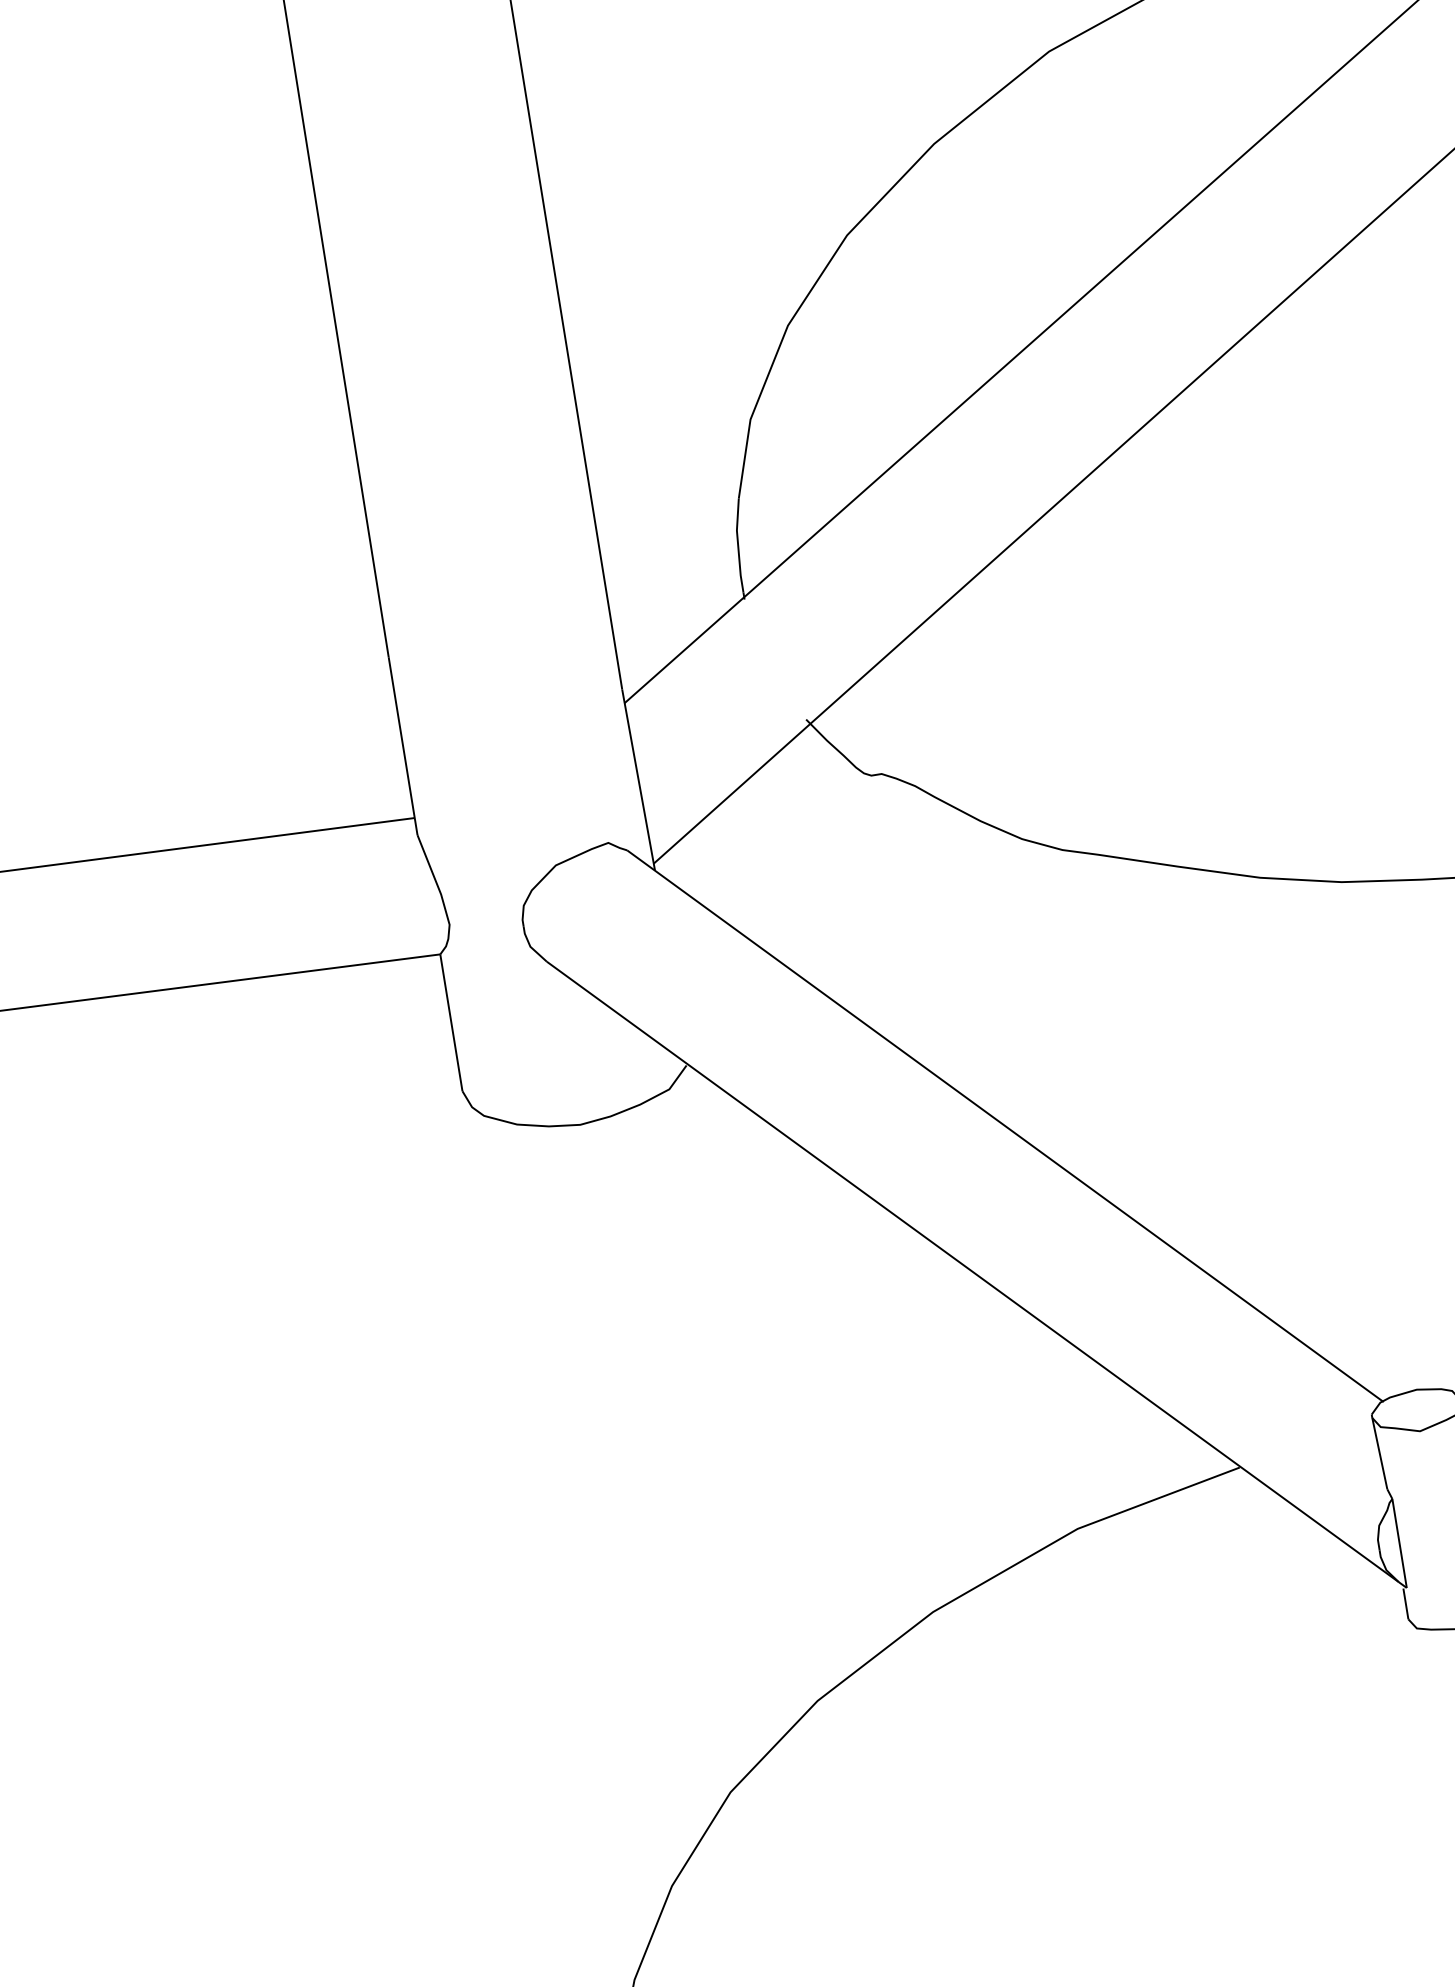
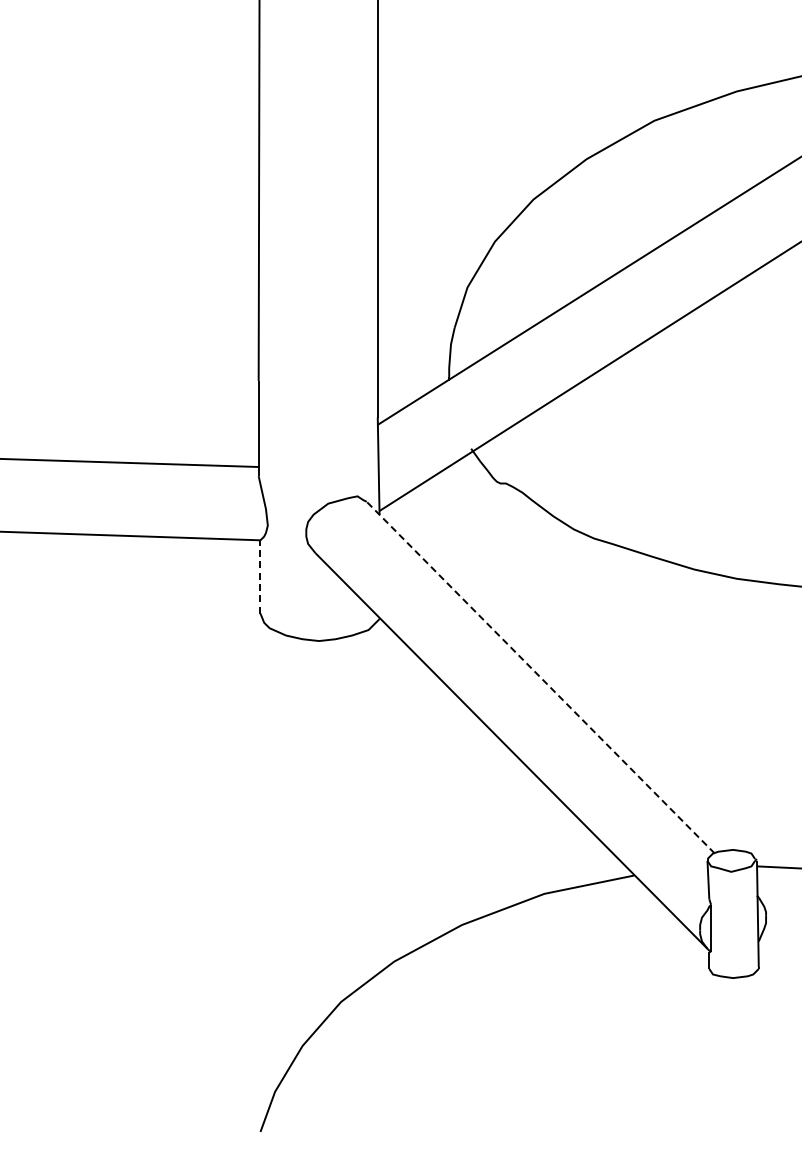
line: (451, 1021) -> (260, 576), solid -> dashed
line: (1004, 1125) -> (540, 677), solid -> dashed

